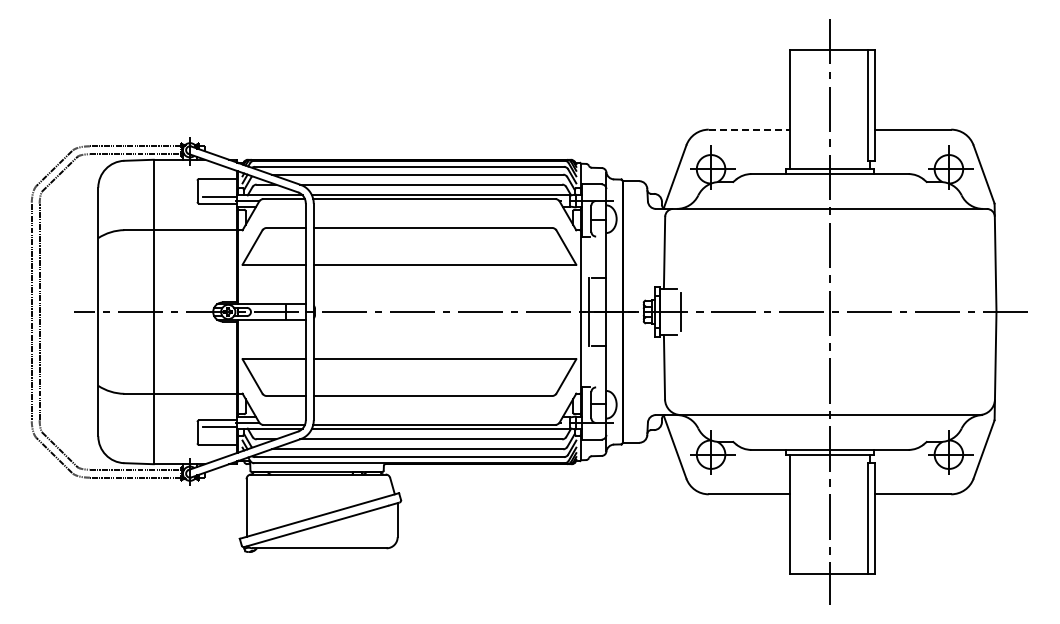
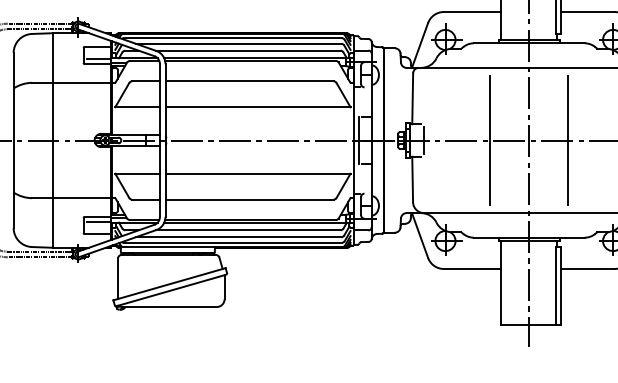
line: (749, 129) -> (472, 11), dashed -> solid
line: (774, 311) -> (490, 140), added
line: (885, 311) -> (568, 140), added

